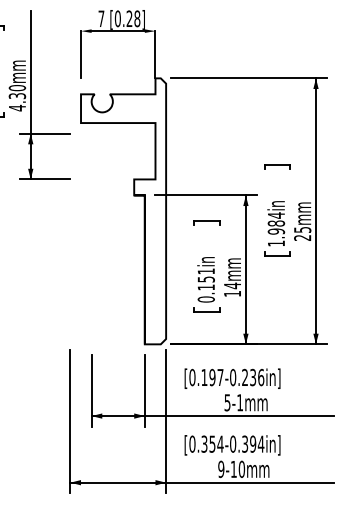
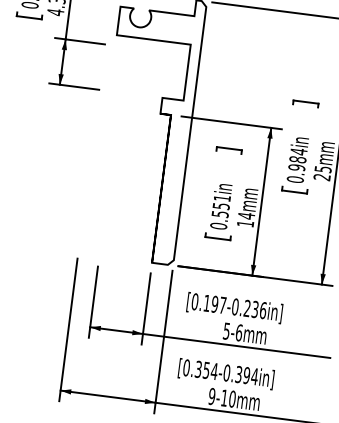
text: (276, 243) -> (295, 179), 1.984in -> 0.984in
text: (205, 287) -> (219, 214), 0.151in -> 0.551in
text: (240, 402) -> (239, 332), 5-1mm -> 5-6mm

